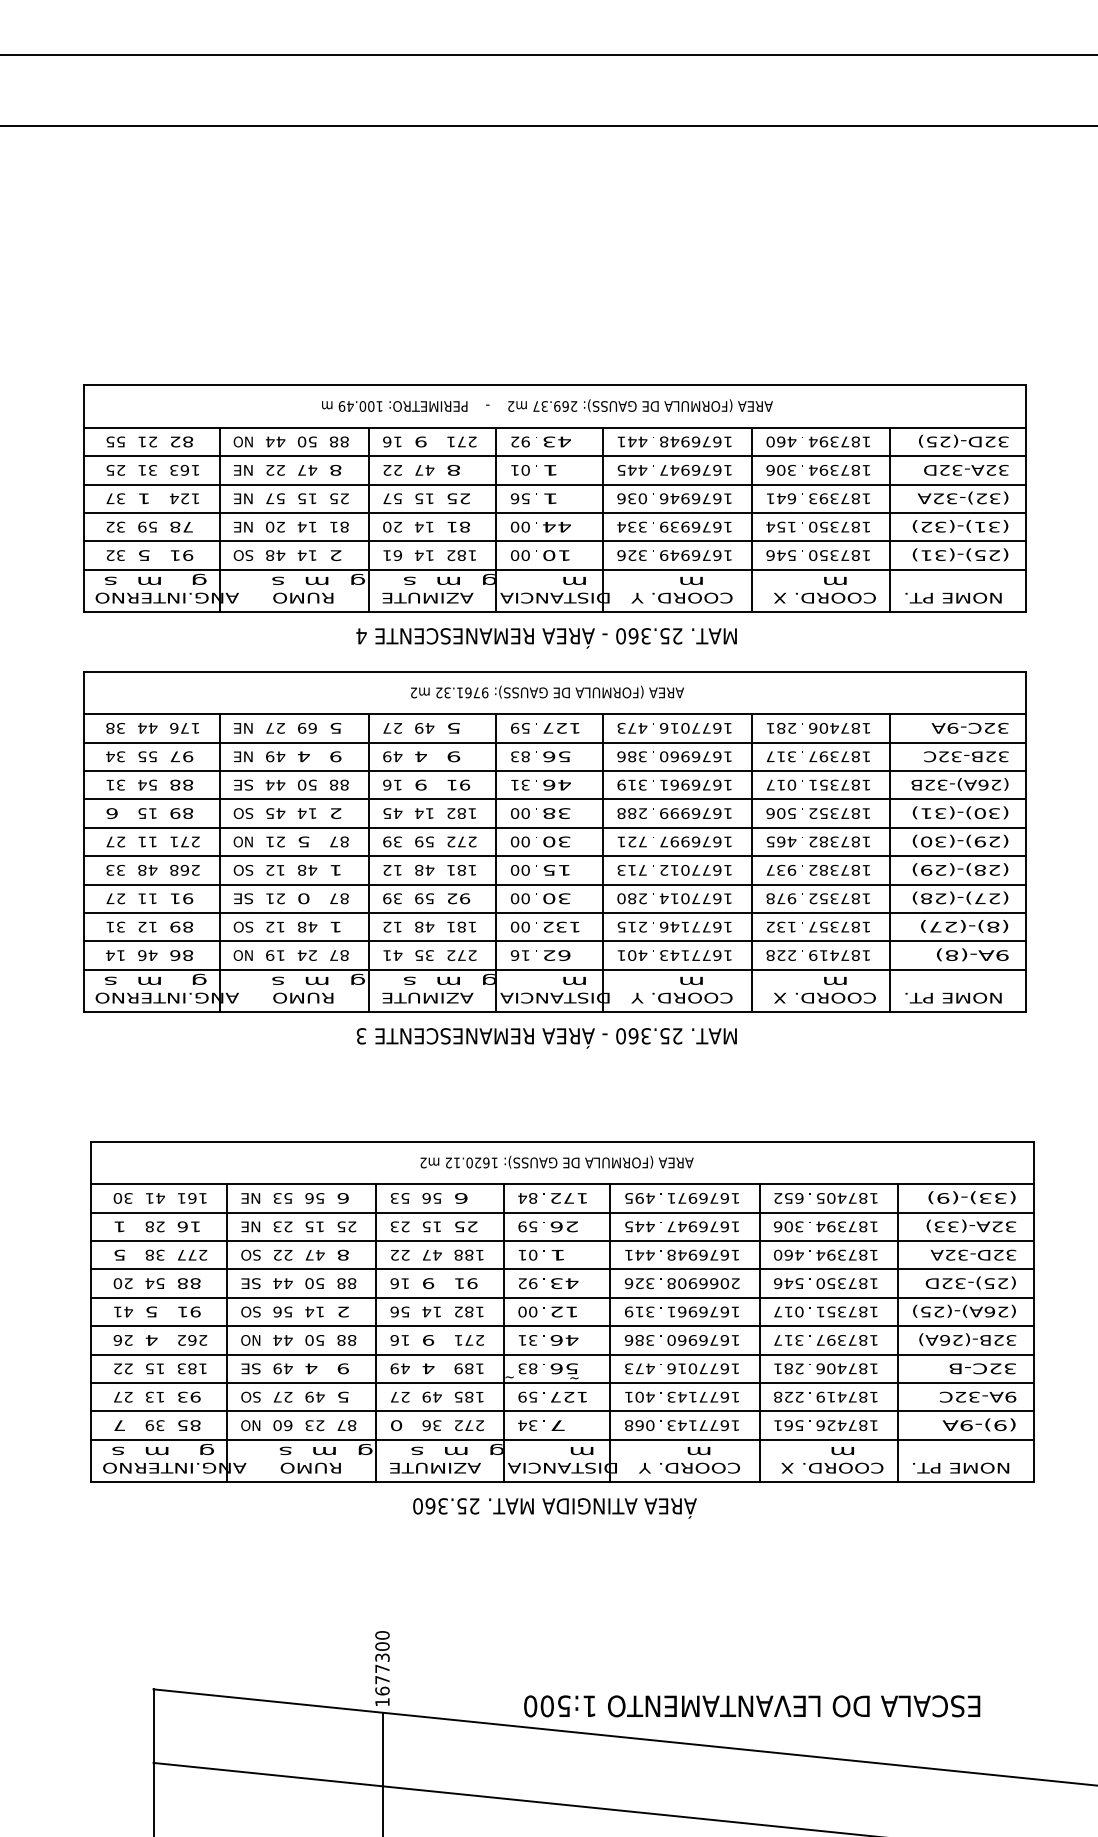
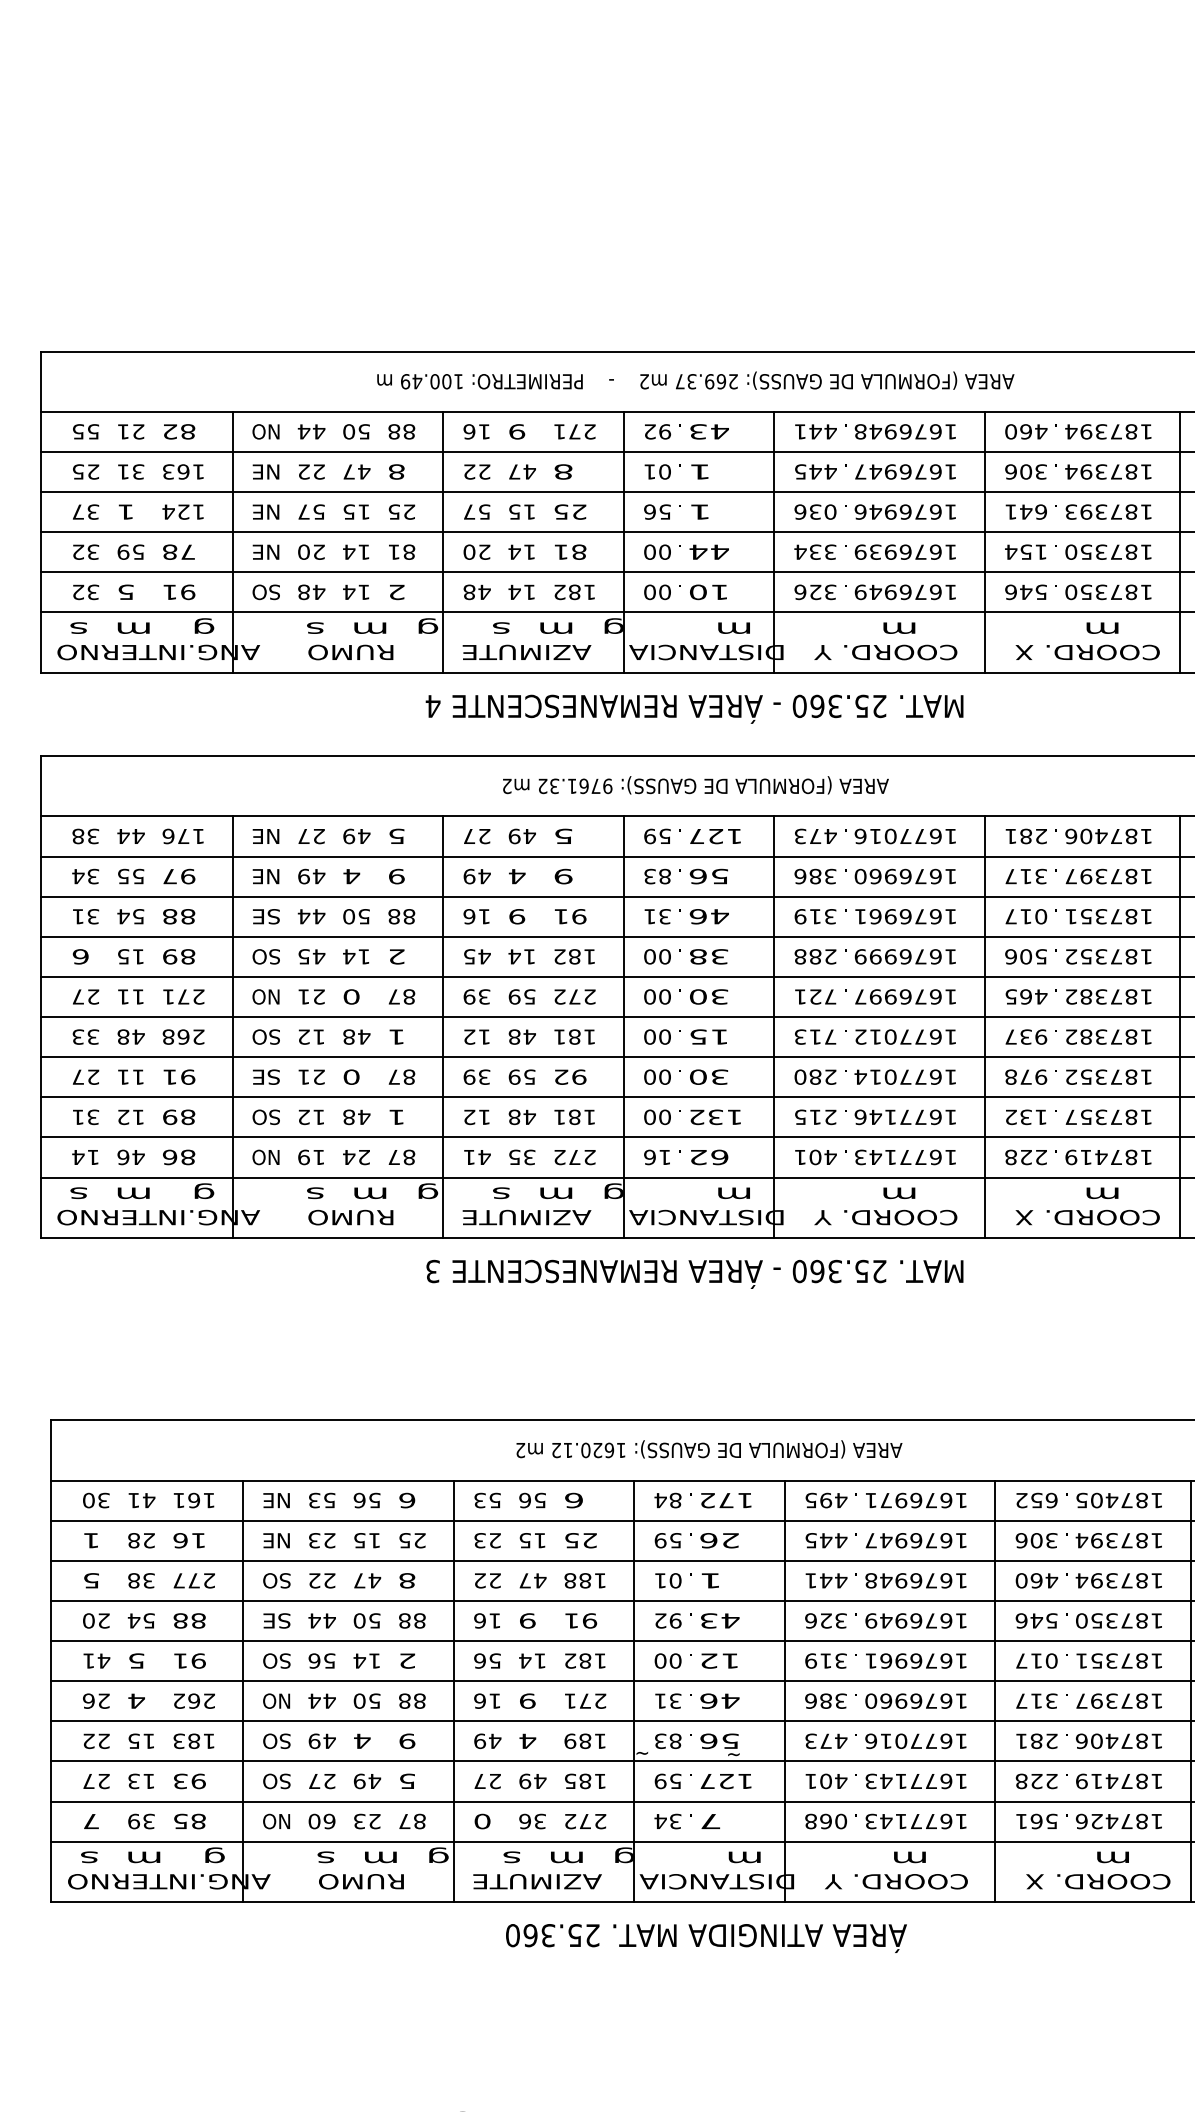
text: (392, 555) -> (476, 592), 61 -> 48
text: (312, 727) -> (363, 835), 69 -> 49
text: (303, 841) -> (351, 996), 5 -> 0
text: (703, 1283) -> (916, 1620), 2066908 -> 1676949
text: (250, 1368) -> (276, 1740), SE -> SO

